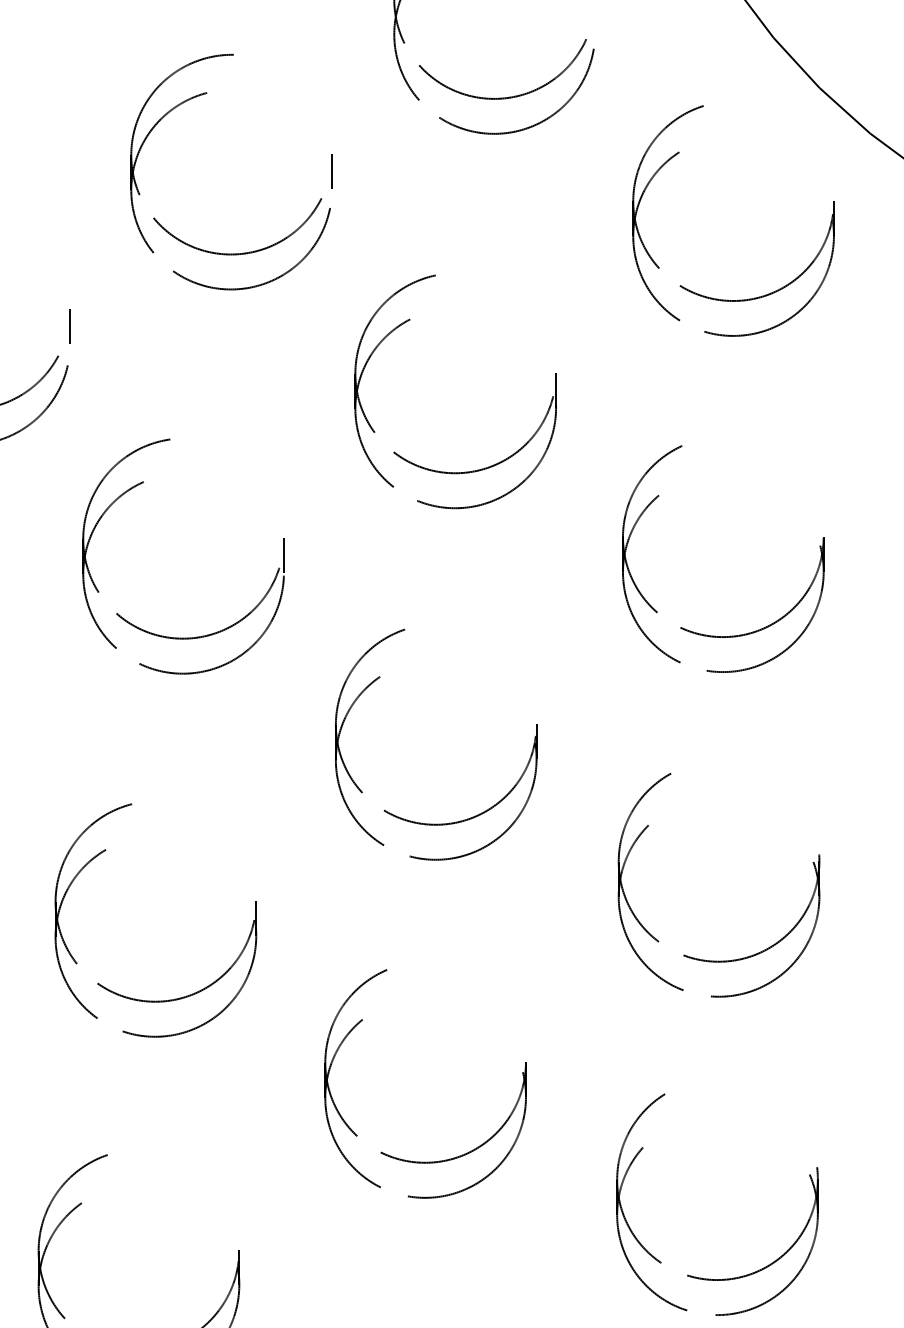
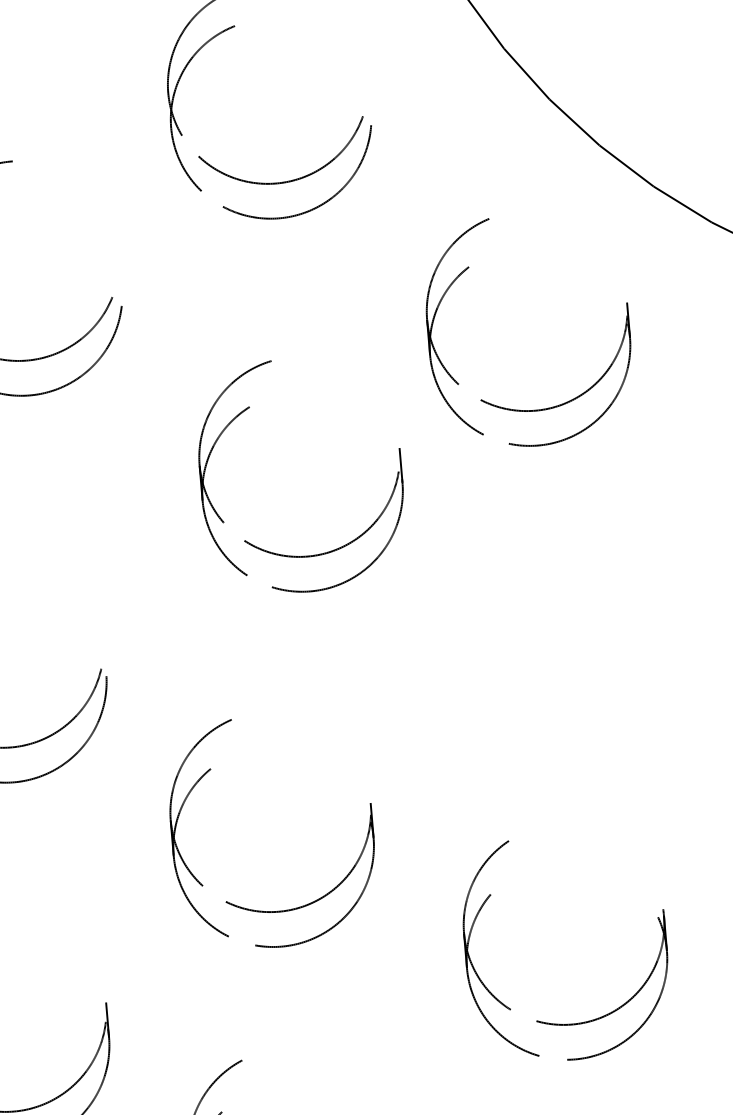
line: (331, 171) -> (120, 269), removed
part: (727, 299) -> (529, 409), moved
part: (464, 471) -> (316, 554), moved
line: (283, 554) -> (104, 655), removed
part: (730, 635) -> (556, 698), removed

